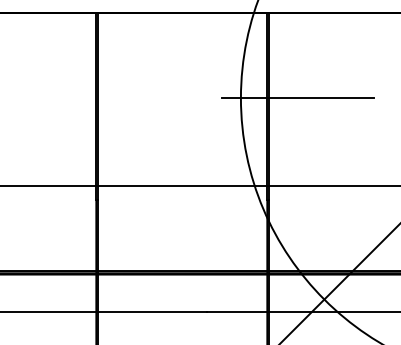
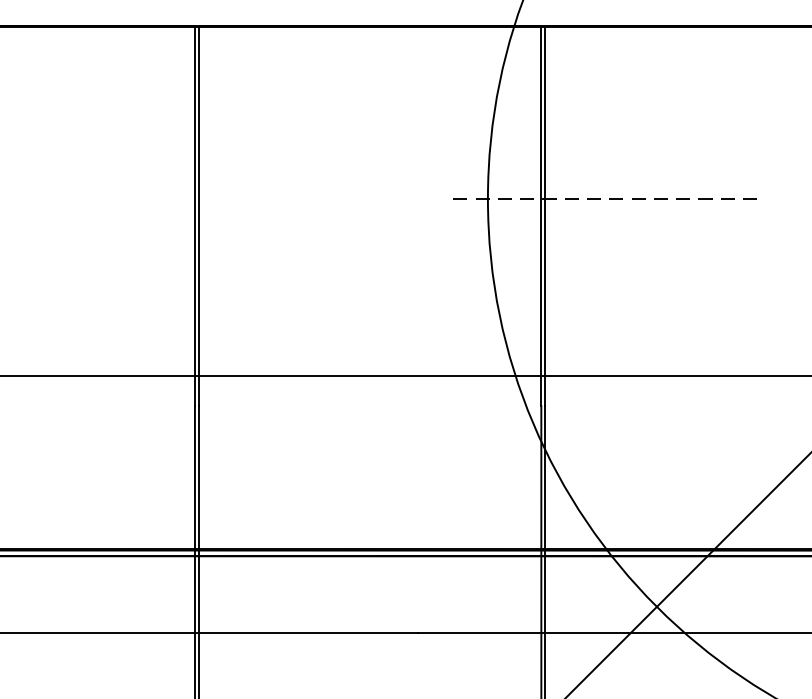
line: (297, 98) -> (602, 199), solid -> dashed

